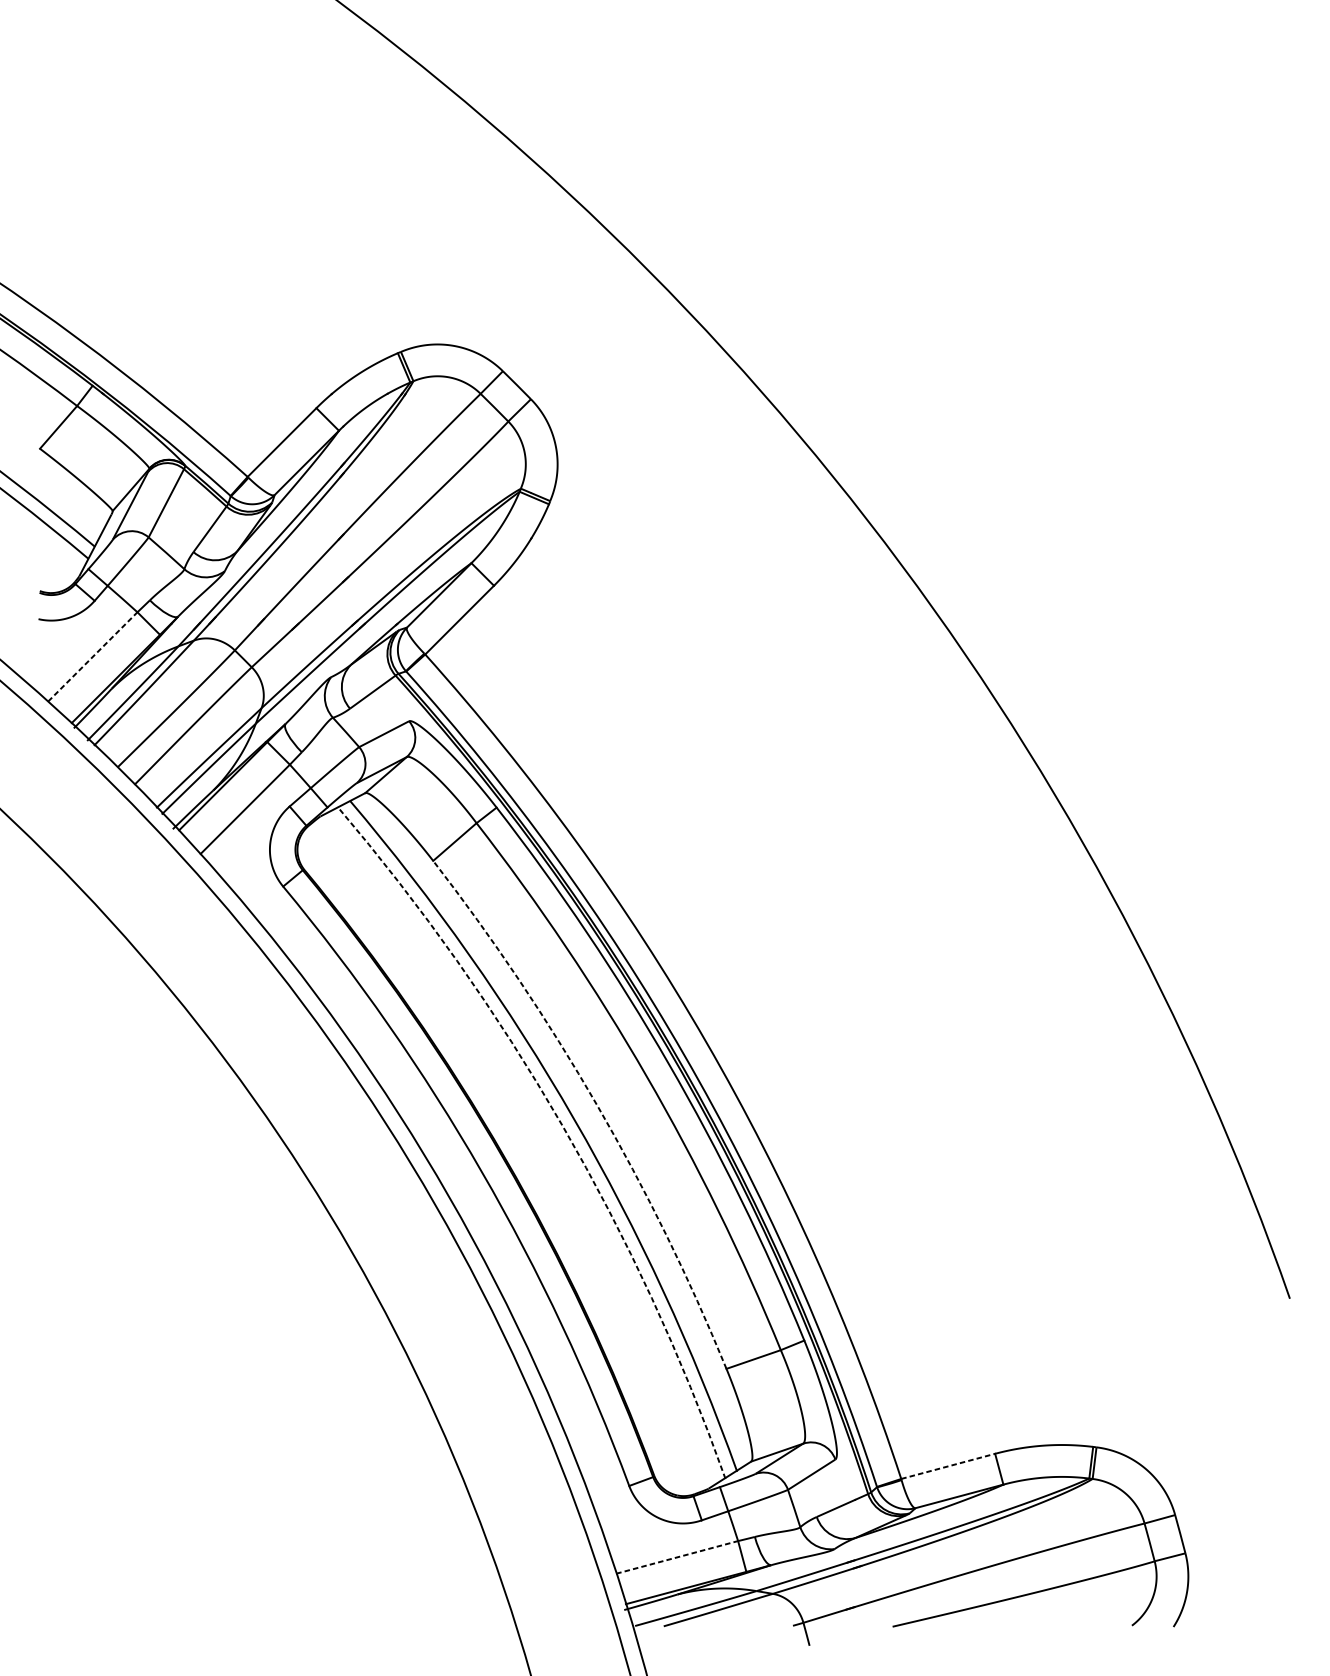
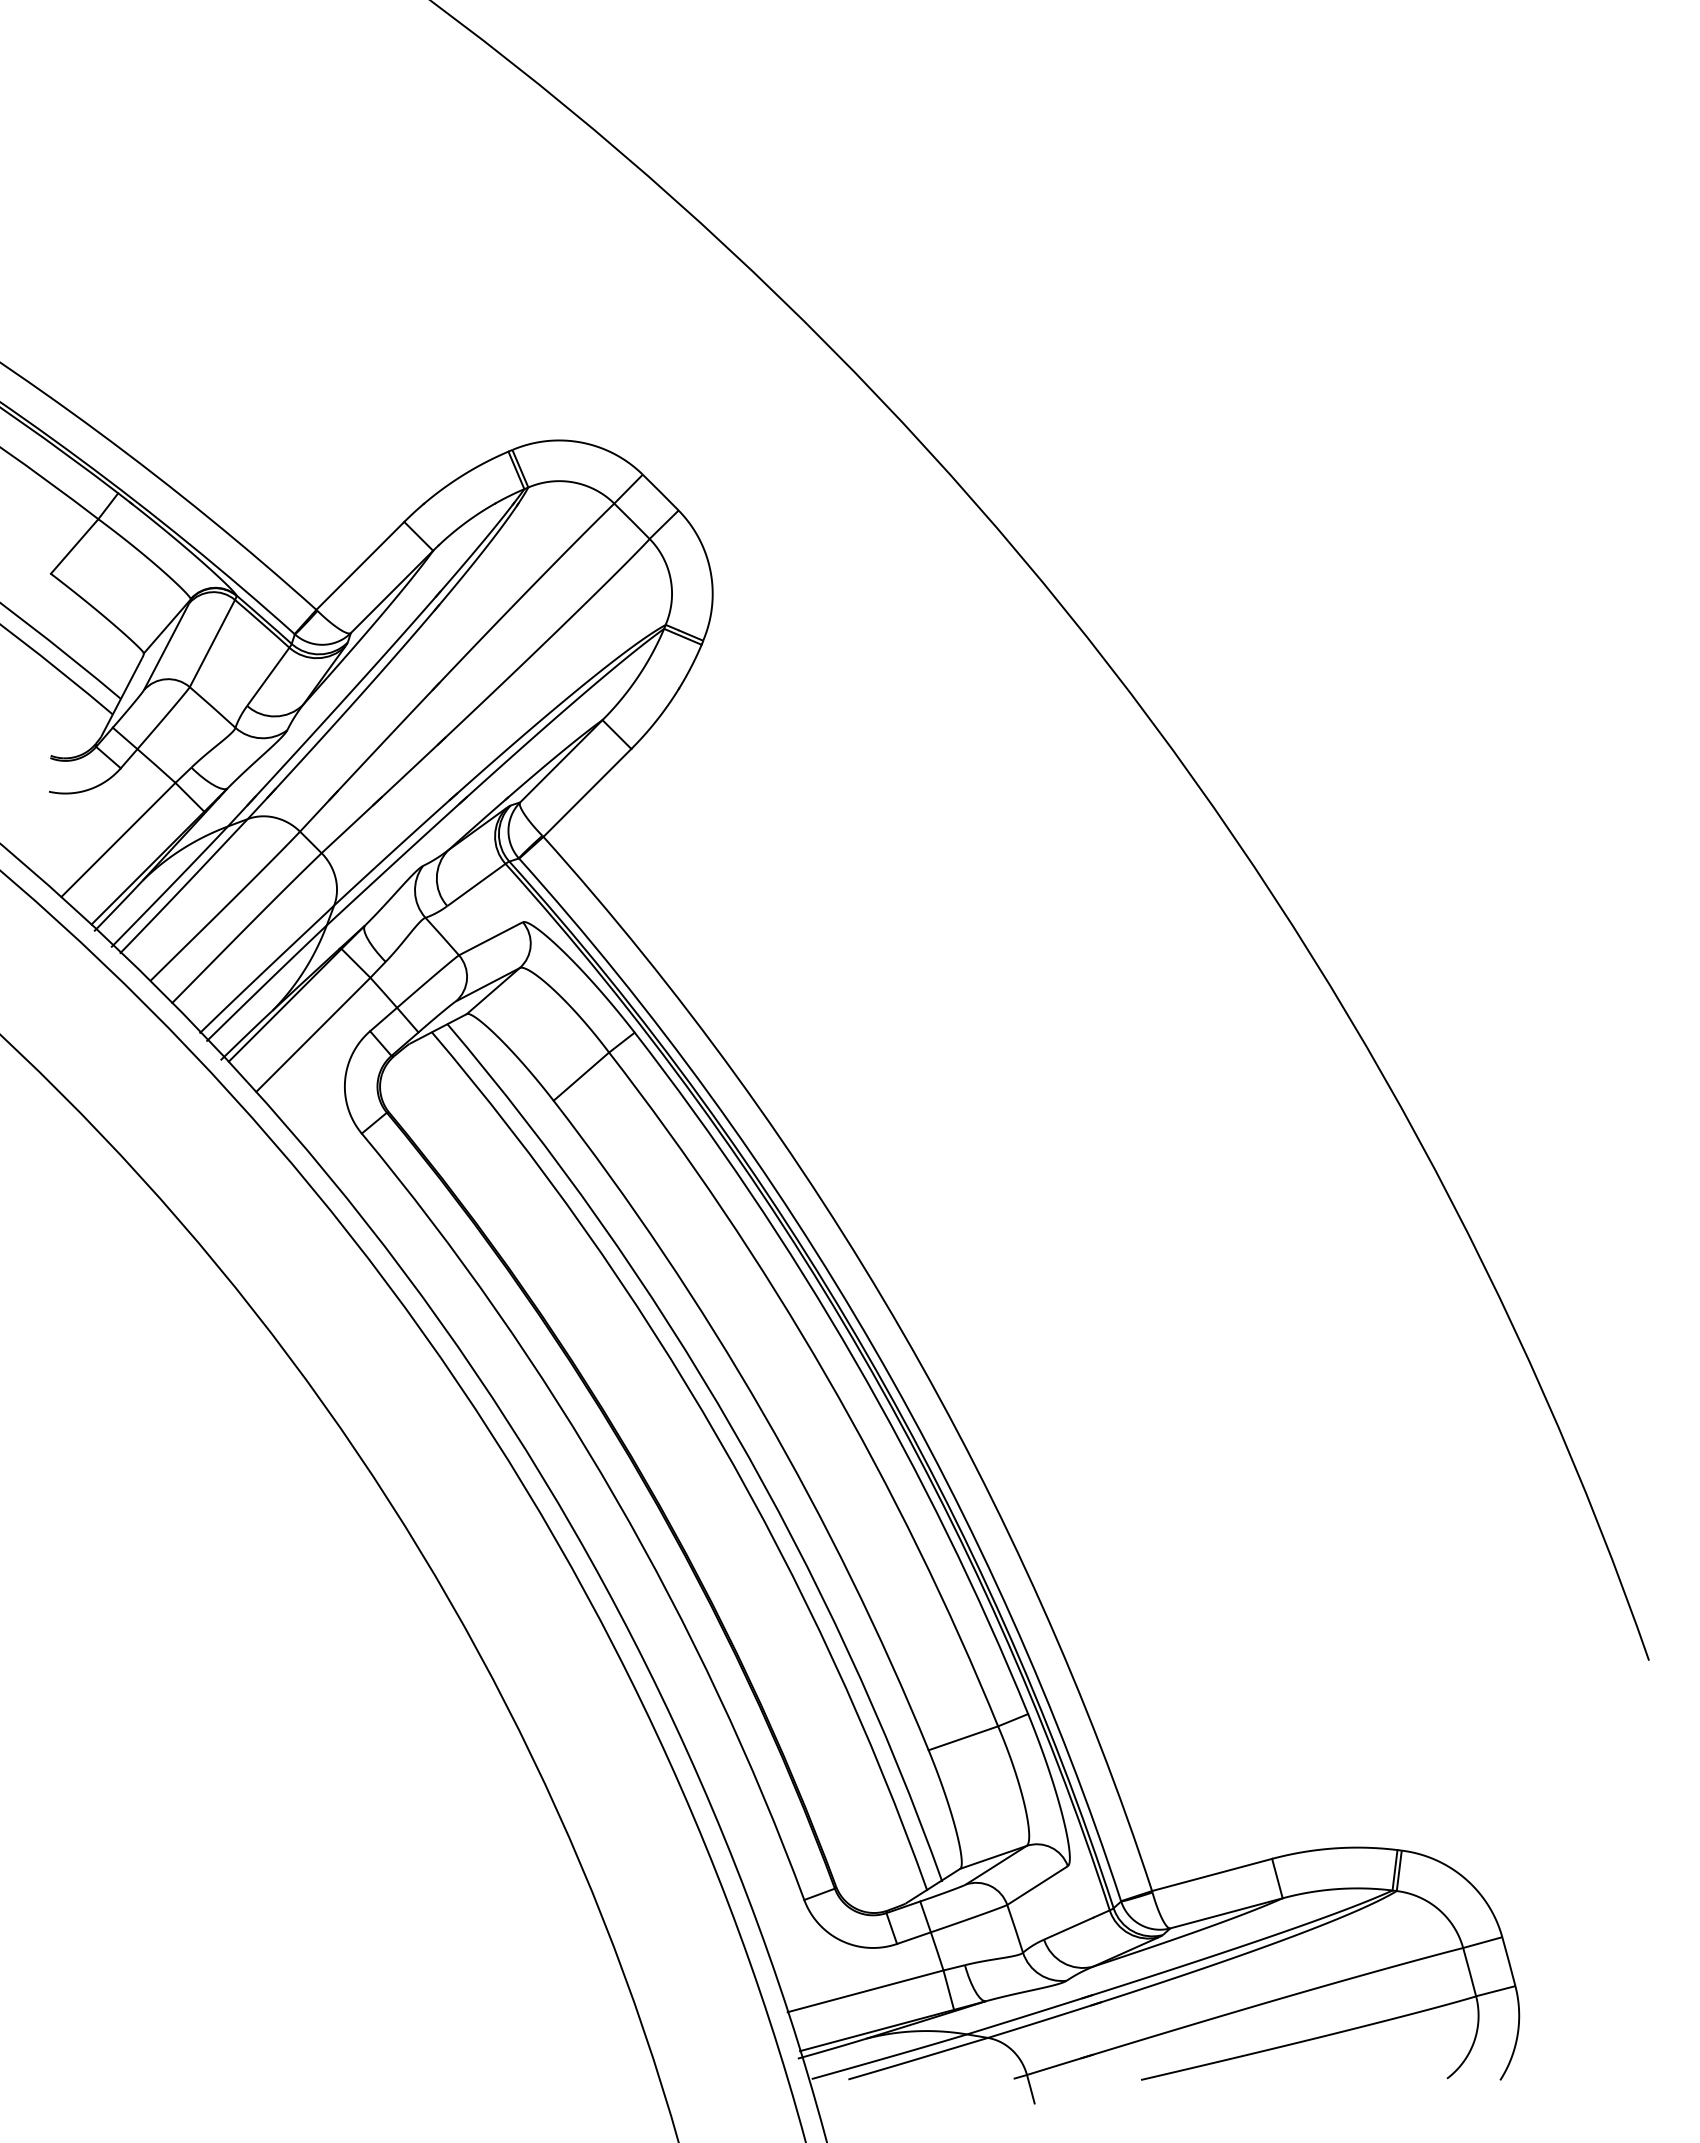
line: (92, 656) -> (118, 839), dashed -> solid
arc: (597, 1104) -> (763, 1412), dashed -> solid
arc: (562, 1125) -> (718, 1438), dashed -> solid
line: (948, 1466) -> (1212, 1874), dashed -> solid
line: (677, 1557) -> (865, 1991), dashed -> solid

